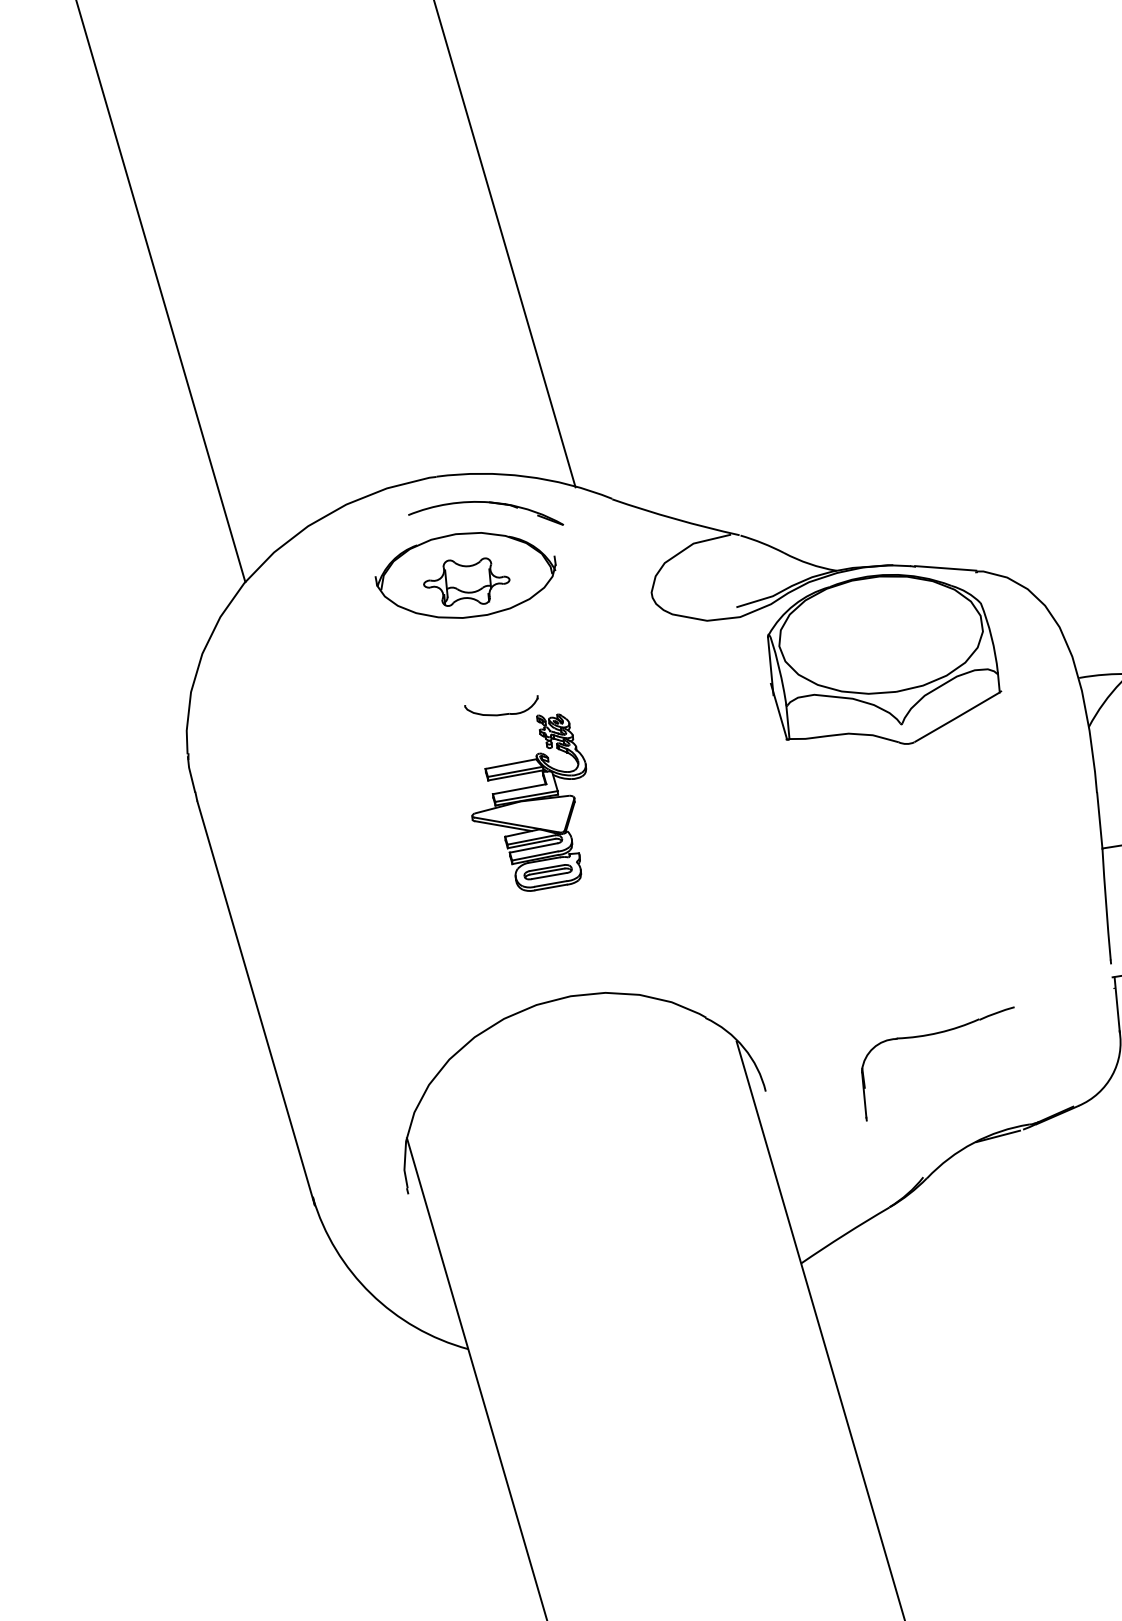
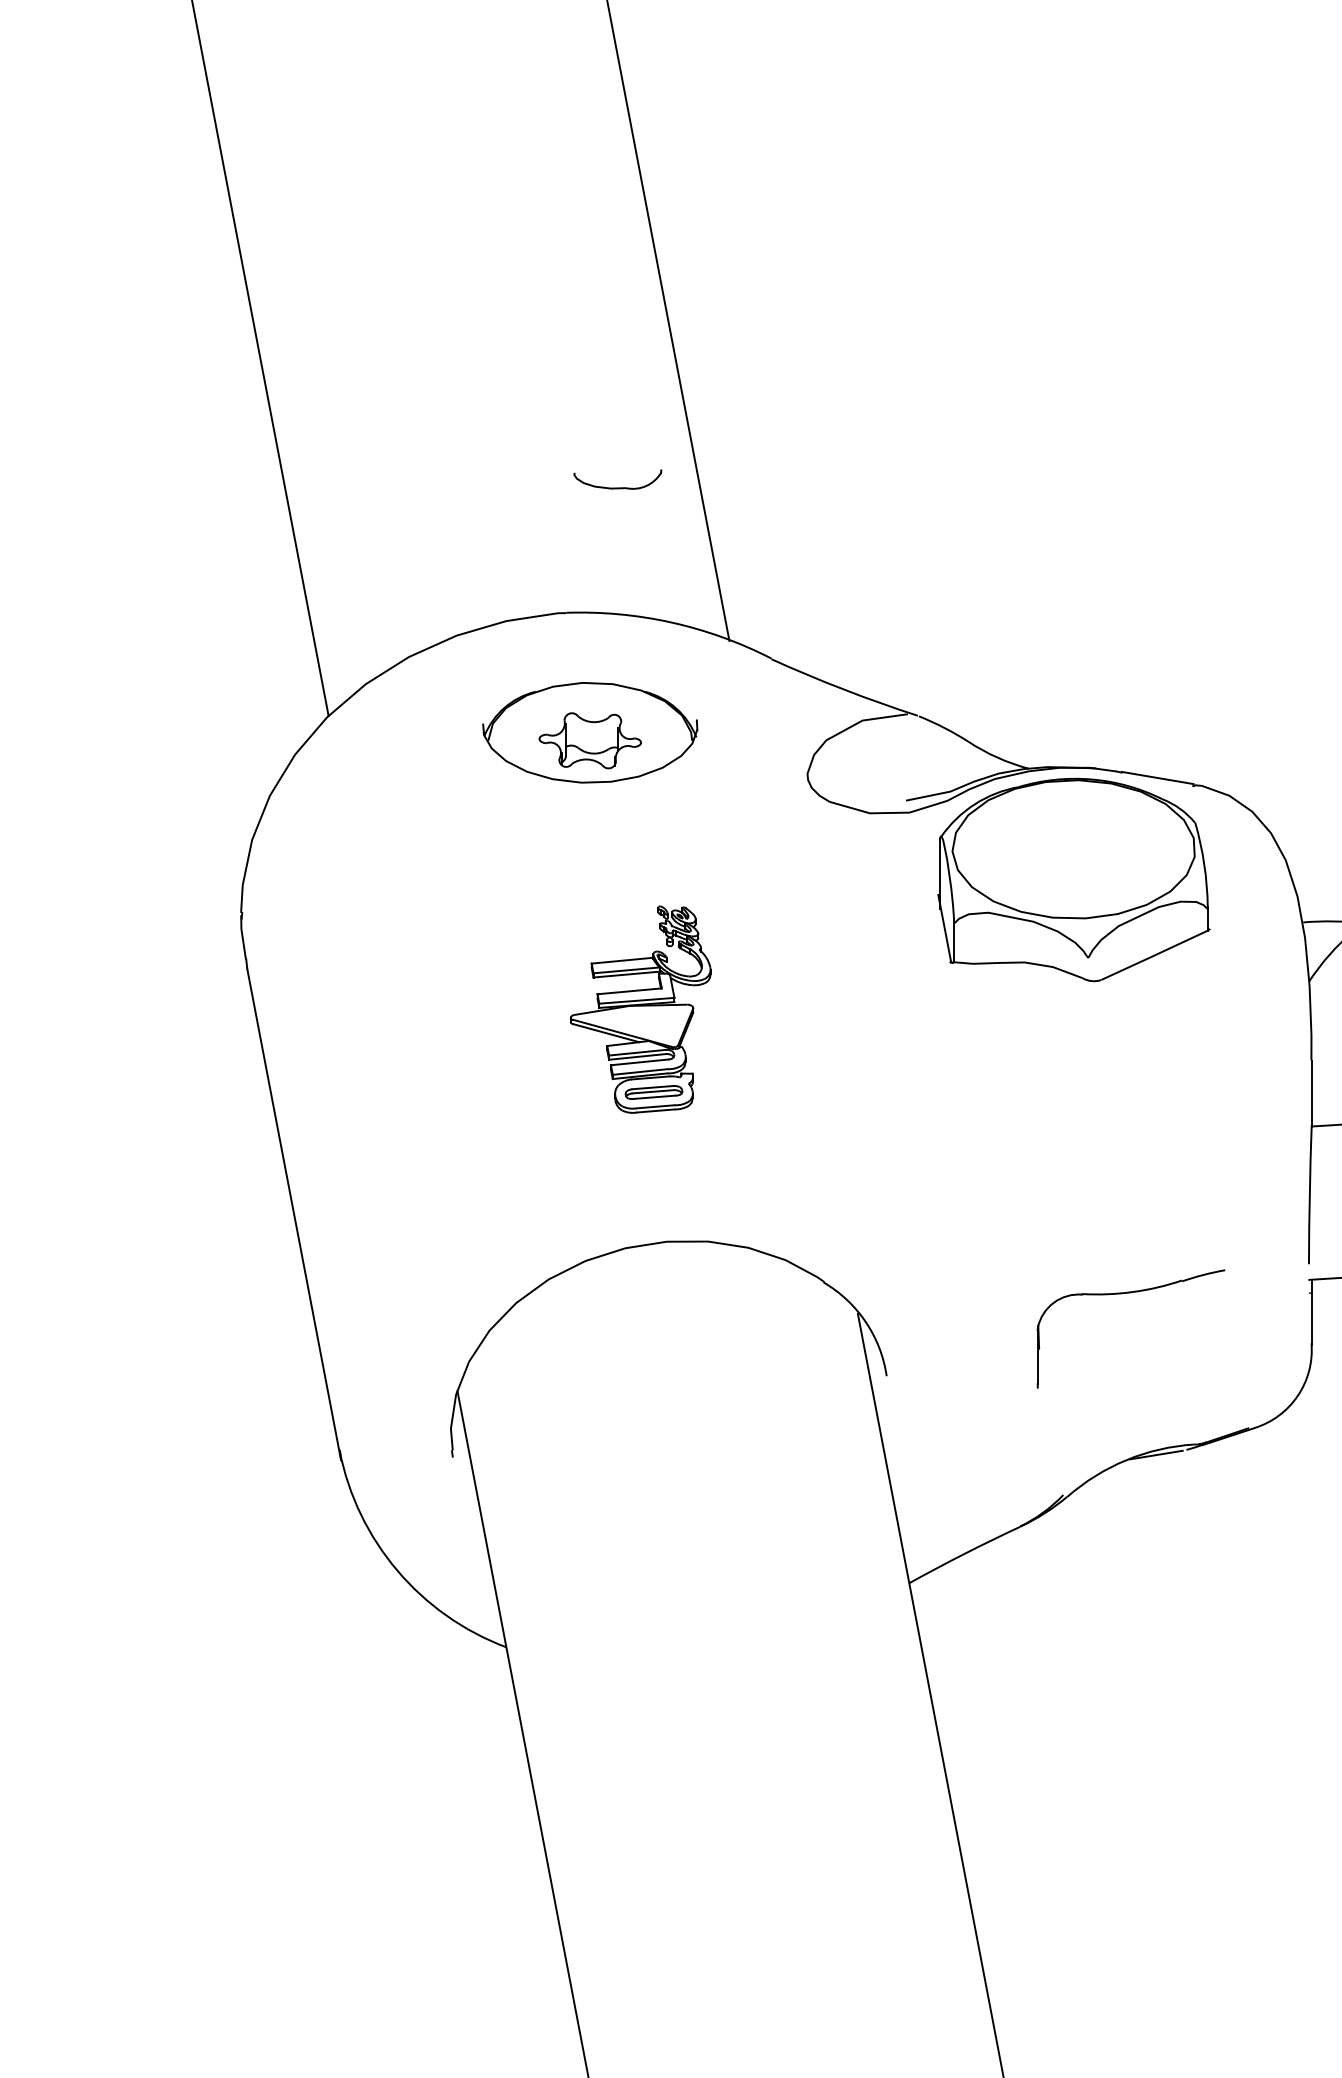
part: (485, 503) -> (621, 649), removed
part: (502, 713) -> (617, 487), moved
part: (930, 1035) -> (1122, 1294), moved

